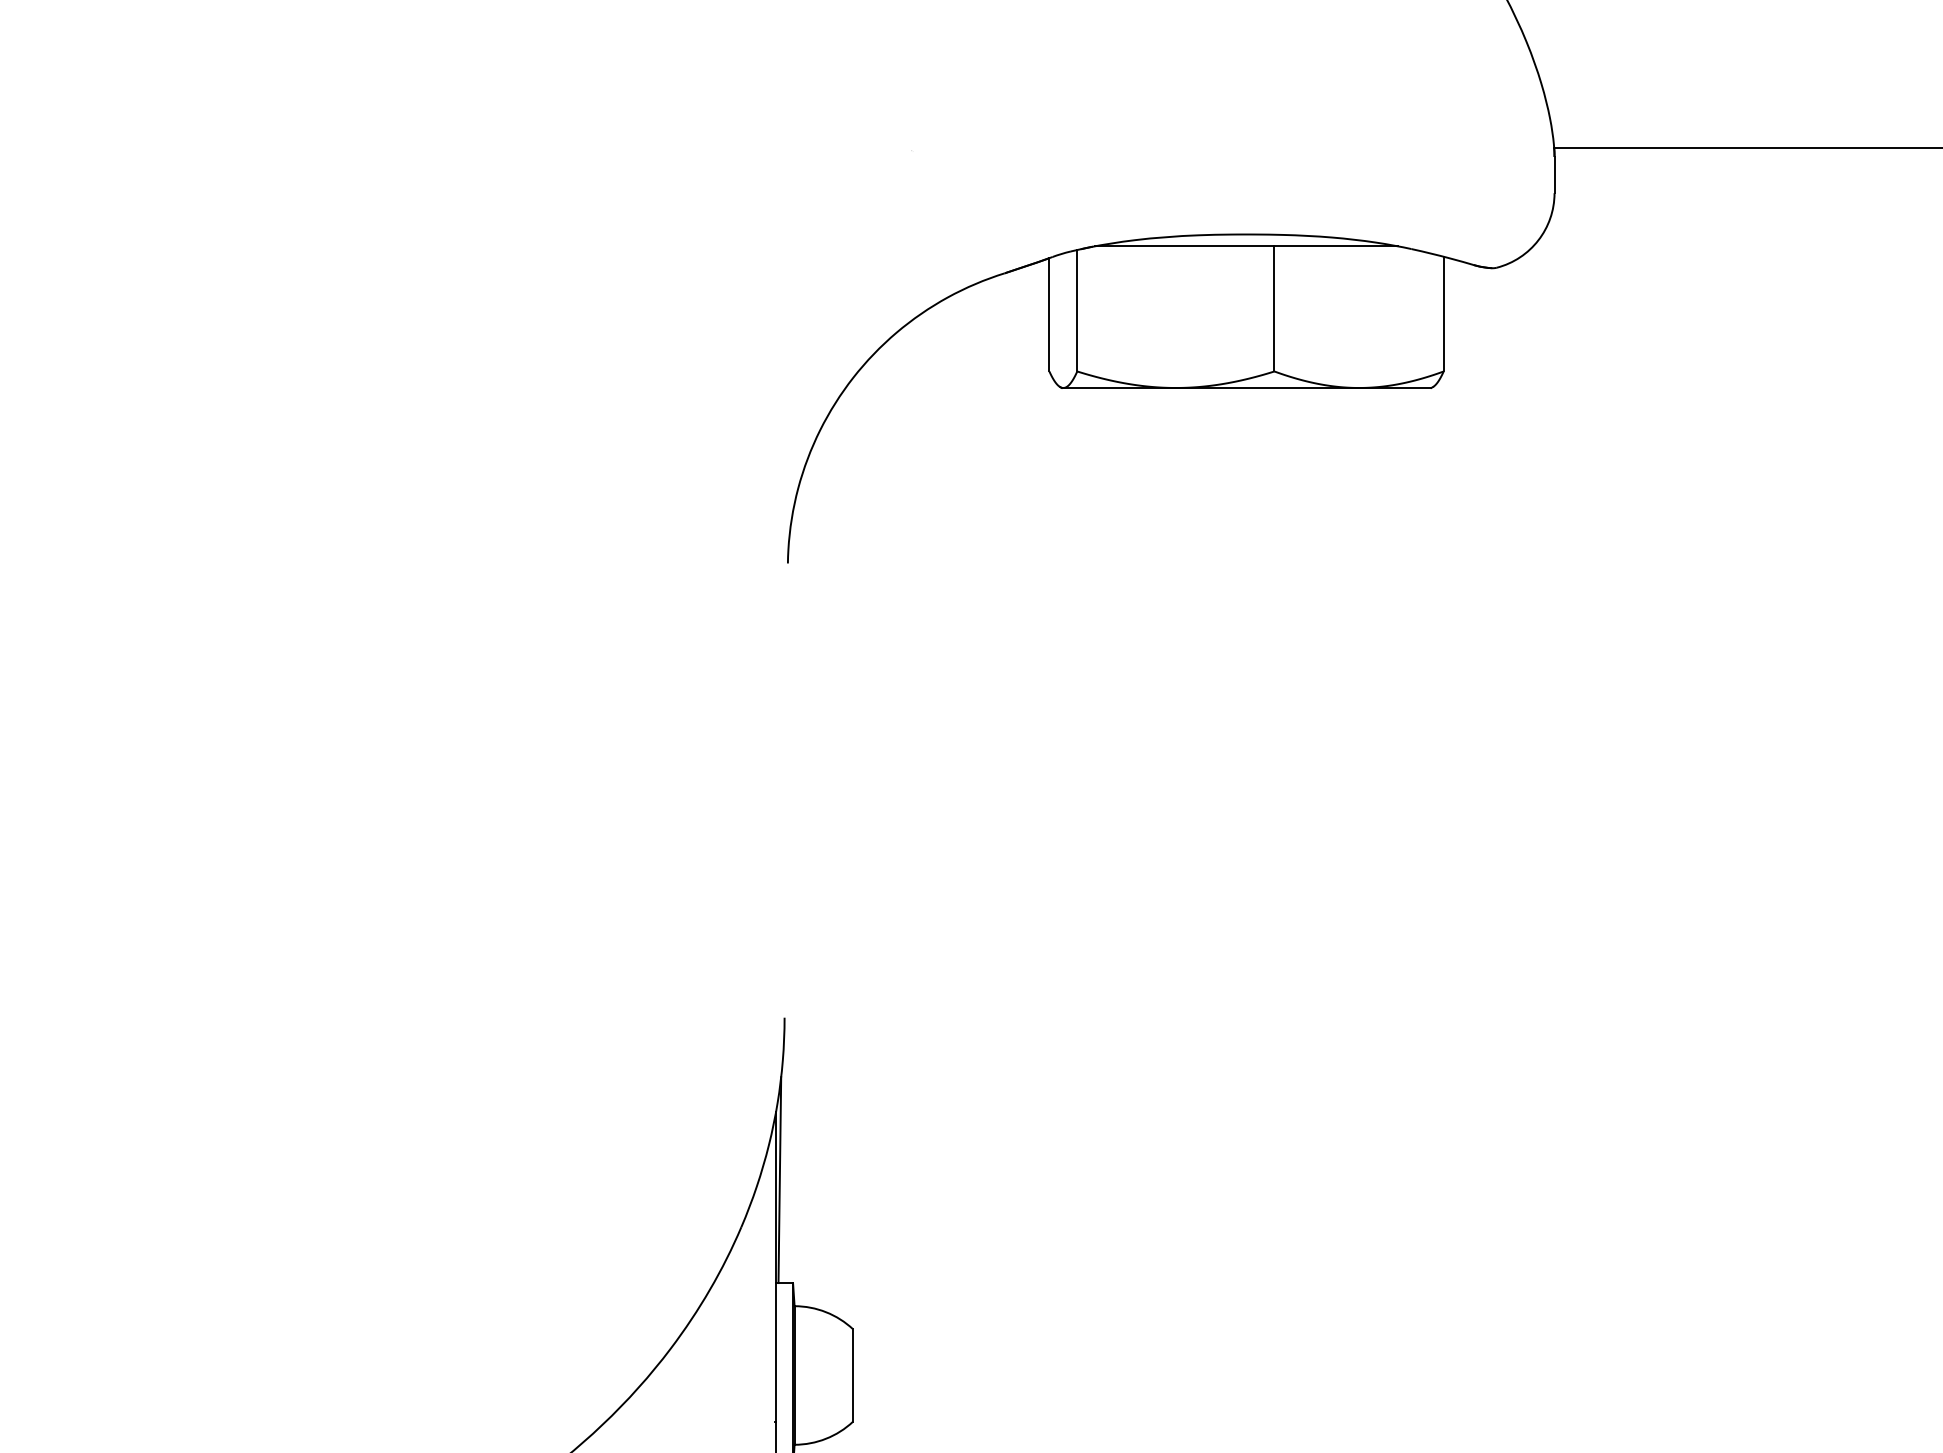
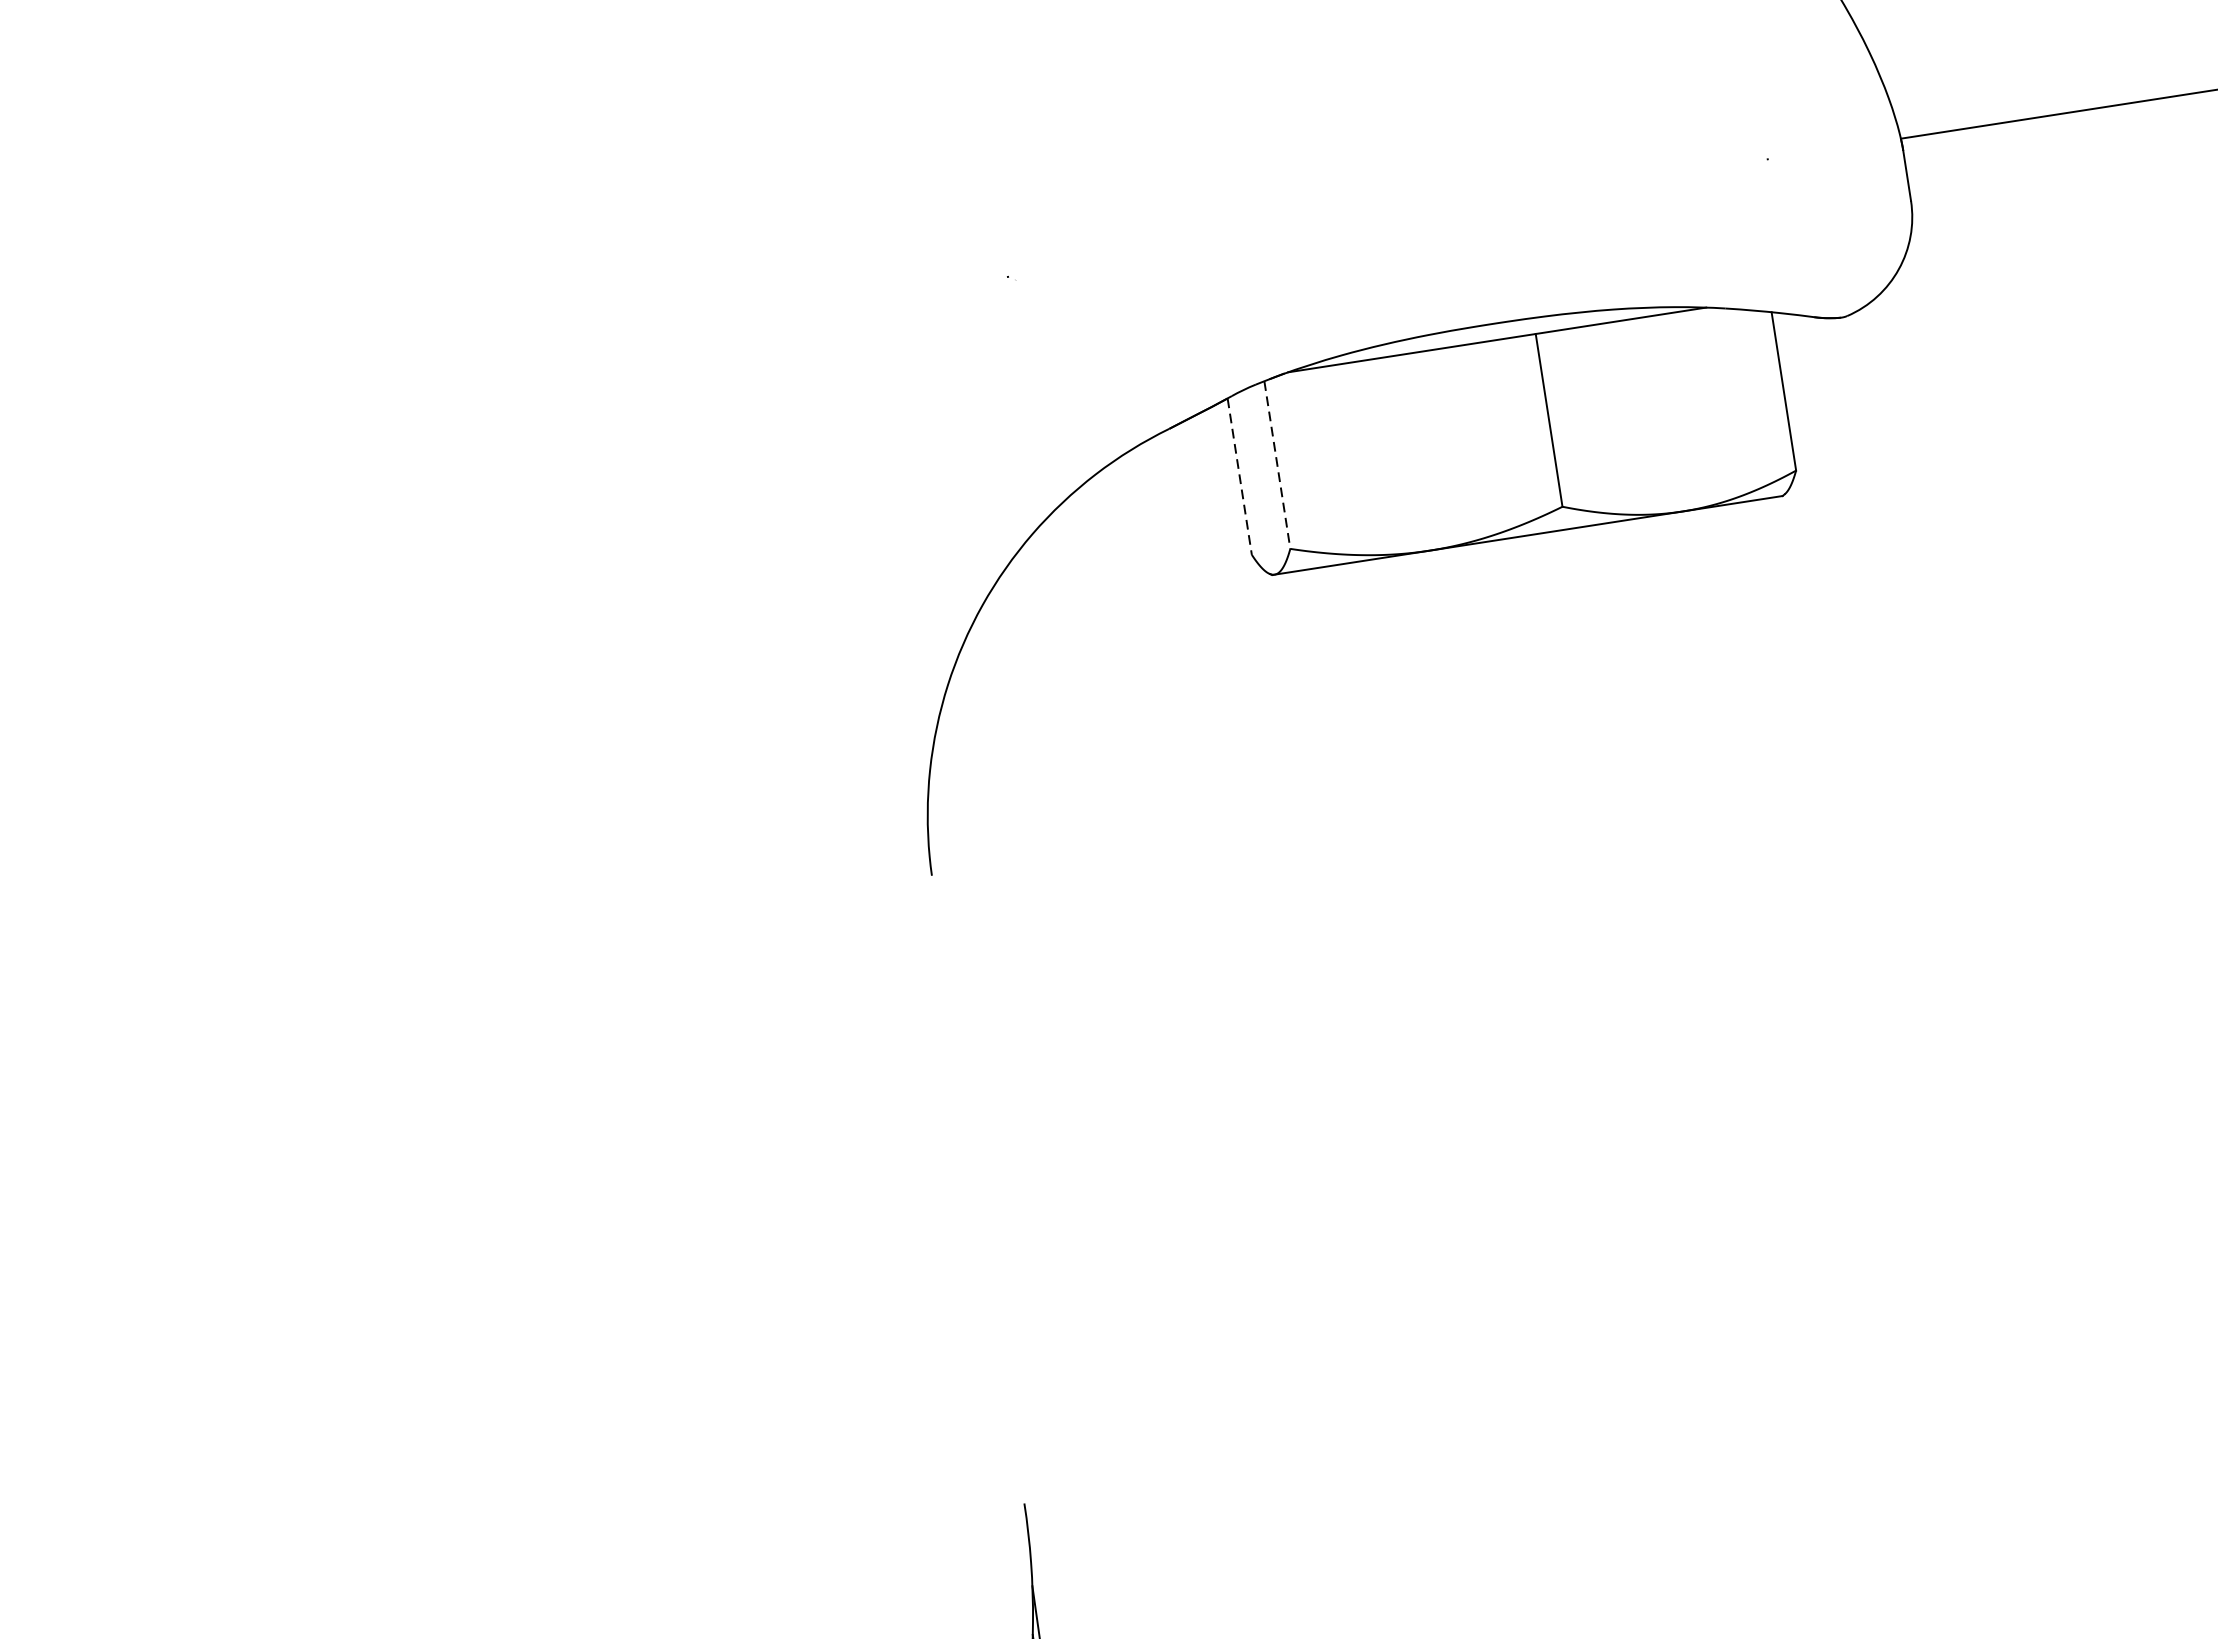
line: (1077, 310) -> (1277, 464), solid -> dashed
line: (1049, 314) -> (1239, 476), solid -> dashed

